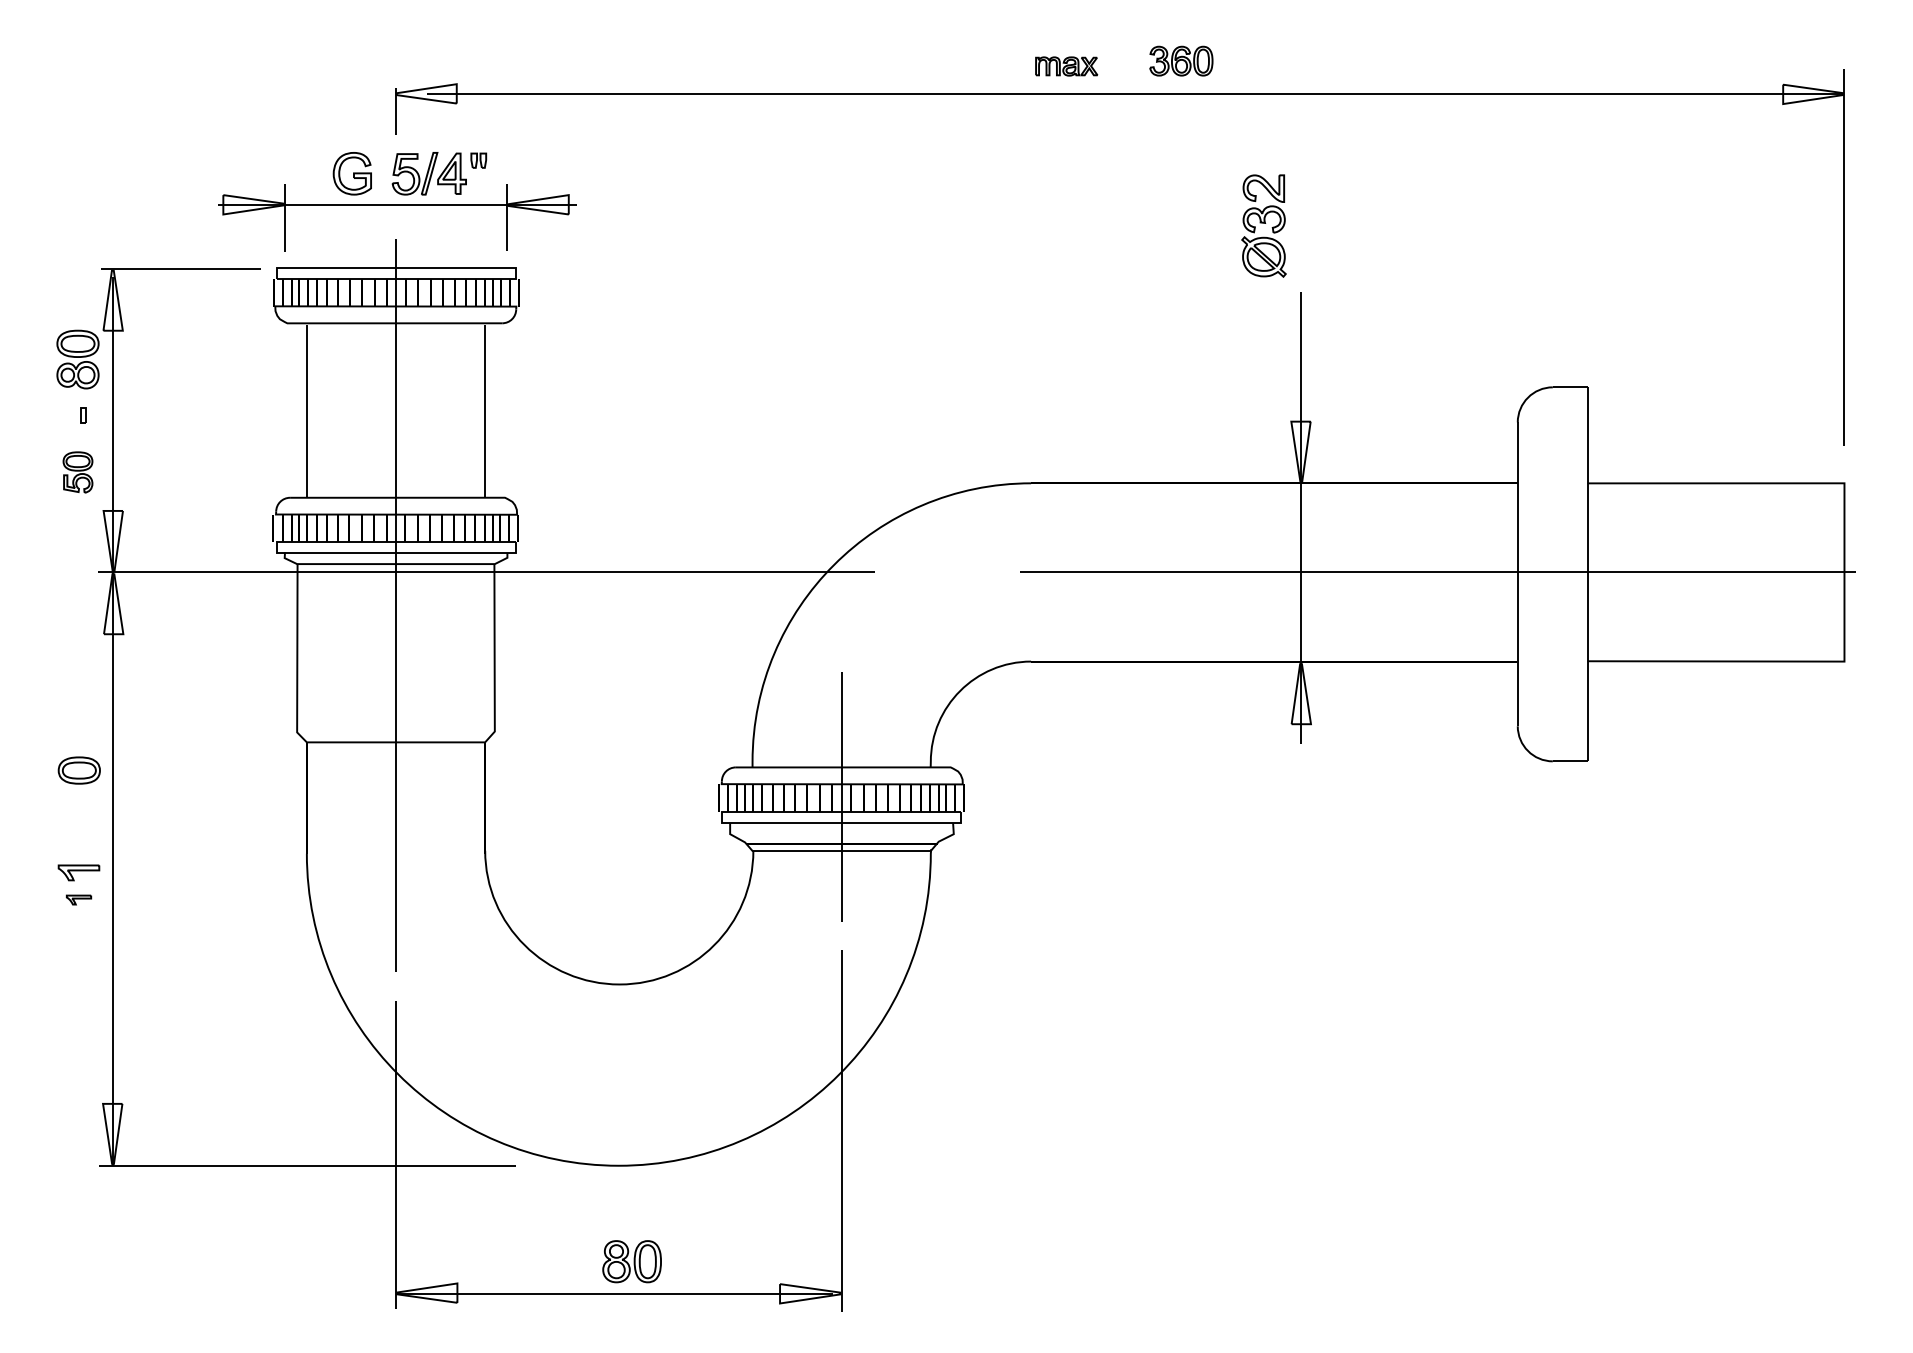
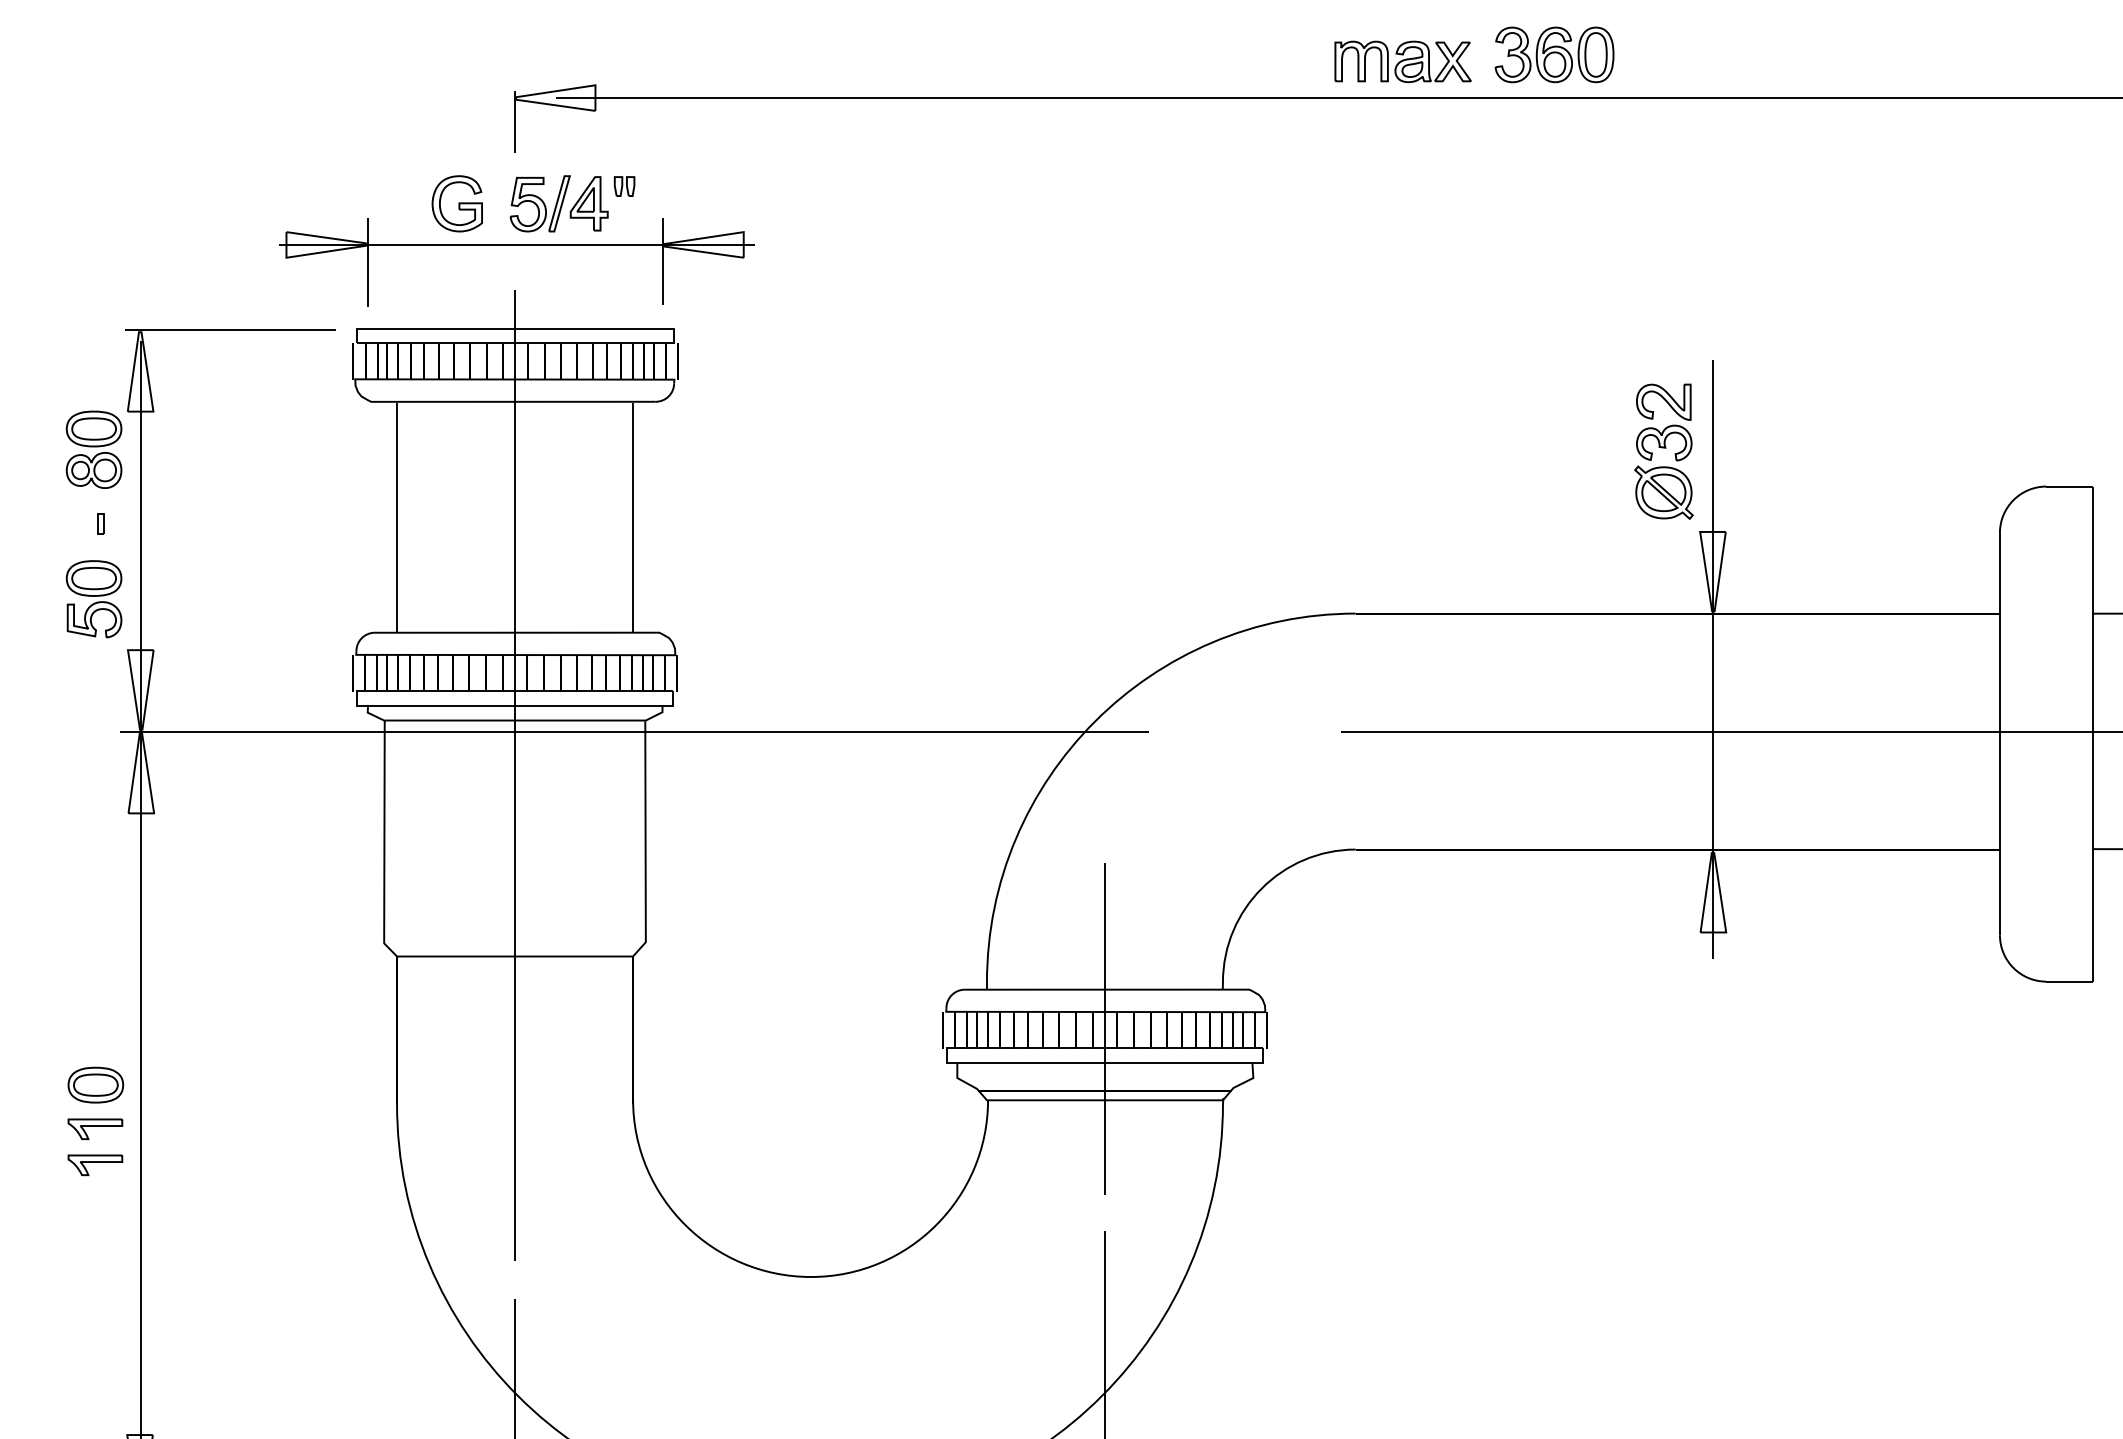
part: (1181, 60) -> (1554, 53), size x1.43
part: (1066, 66) -> (1402, 61), size x1.67
part: (1263, 225) -> (1663, 451), moved
part: (77, 472) -> (93, 599), size x1.43
part: (78, 770) -> (94, 1085), moved
part: (78, 899) -> (94, 1164), size x1.67

